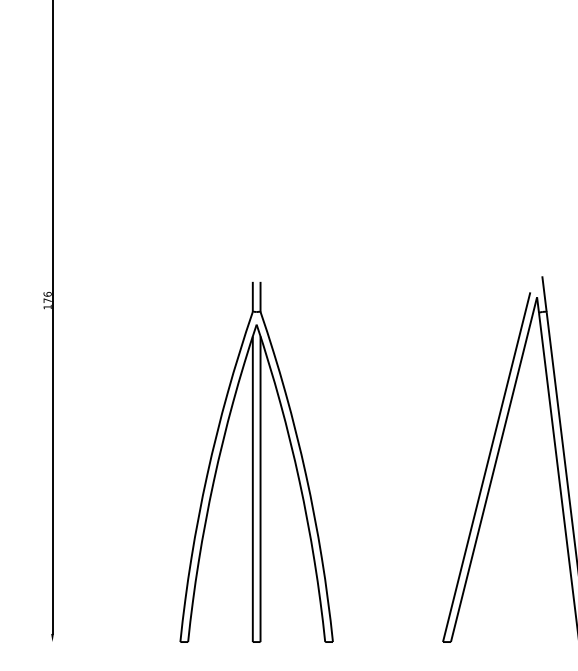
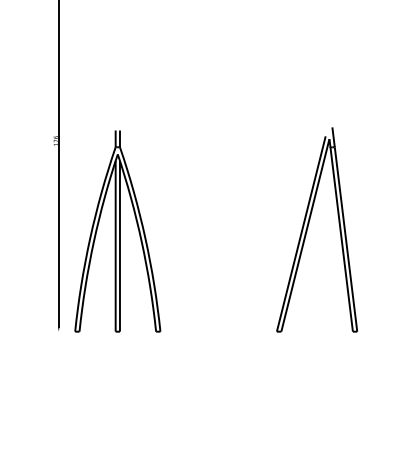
part: (256, 462) -> (117, 231), moved

